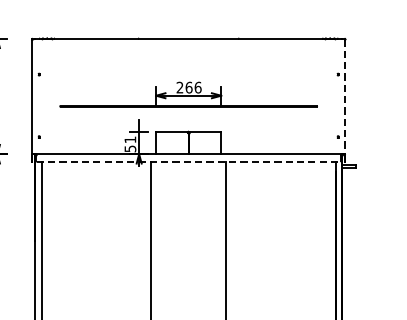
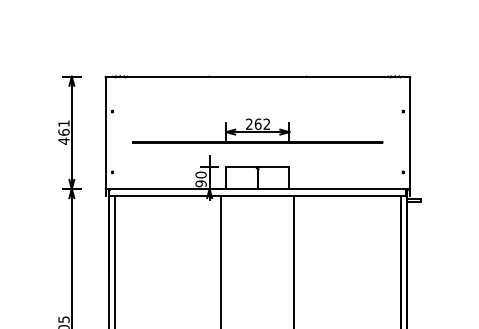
text: (197, 86) -> (266, 123), 266 -> 262
line: (344, 97) -> (409, 133), dashed -> solid
text: (129, 144) -> (200, 179), 51 -> 90
line: (188, 161) -> (257, 196), dashed -> solid

